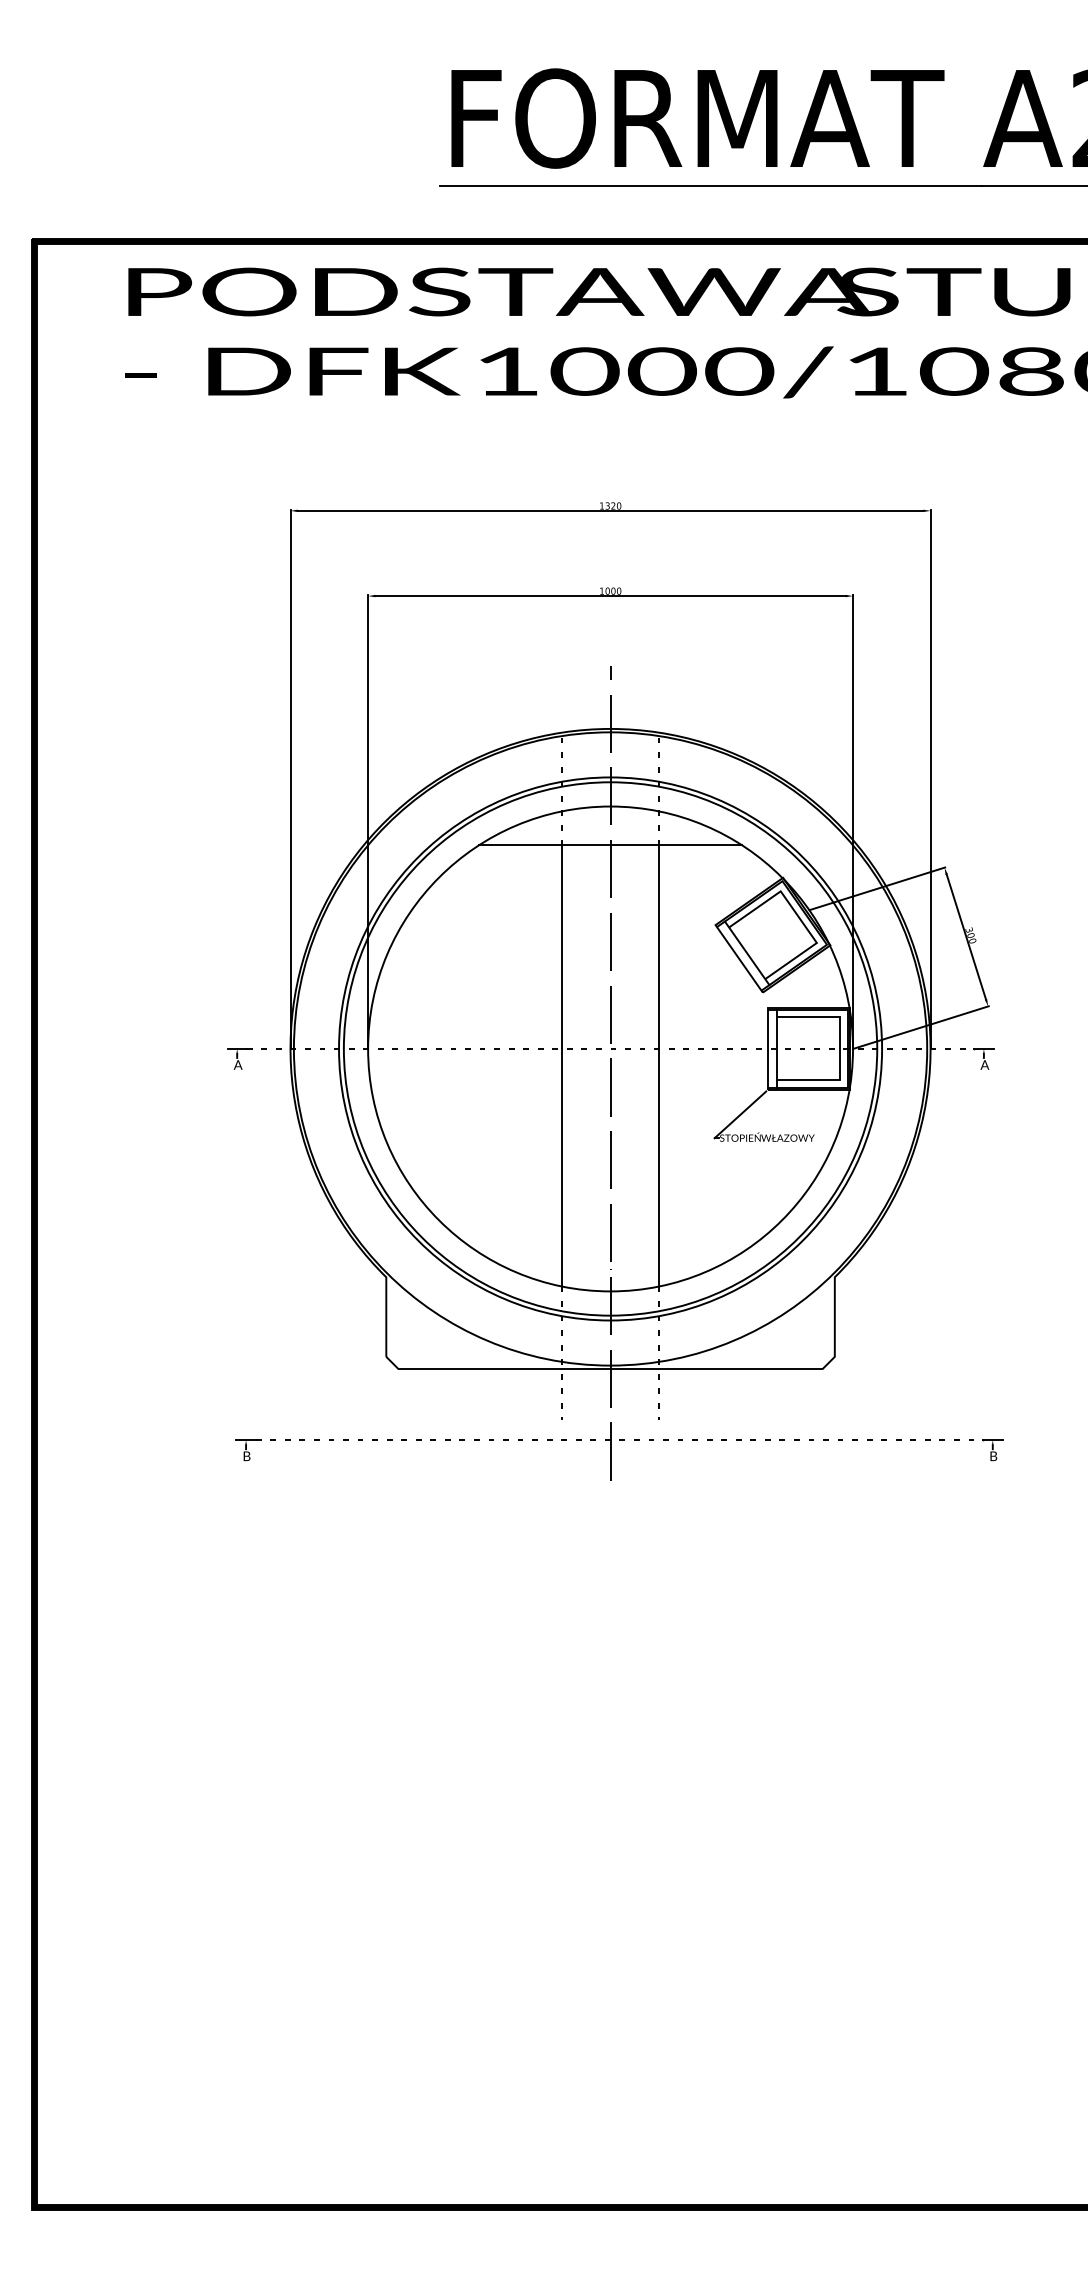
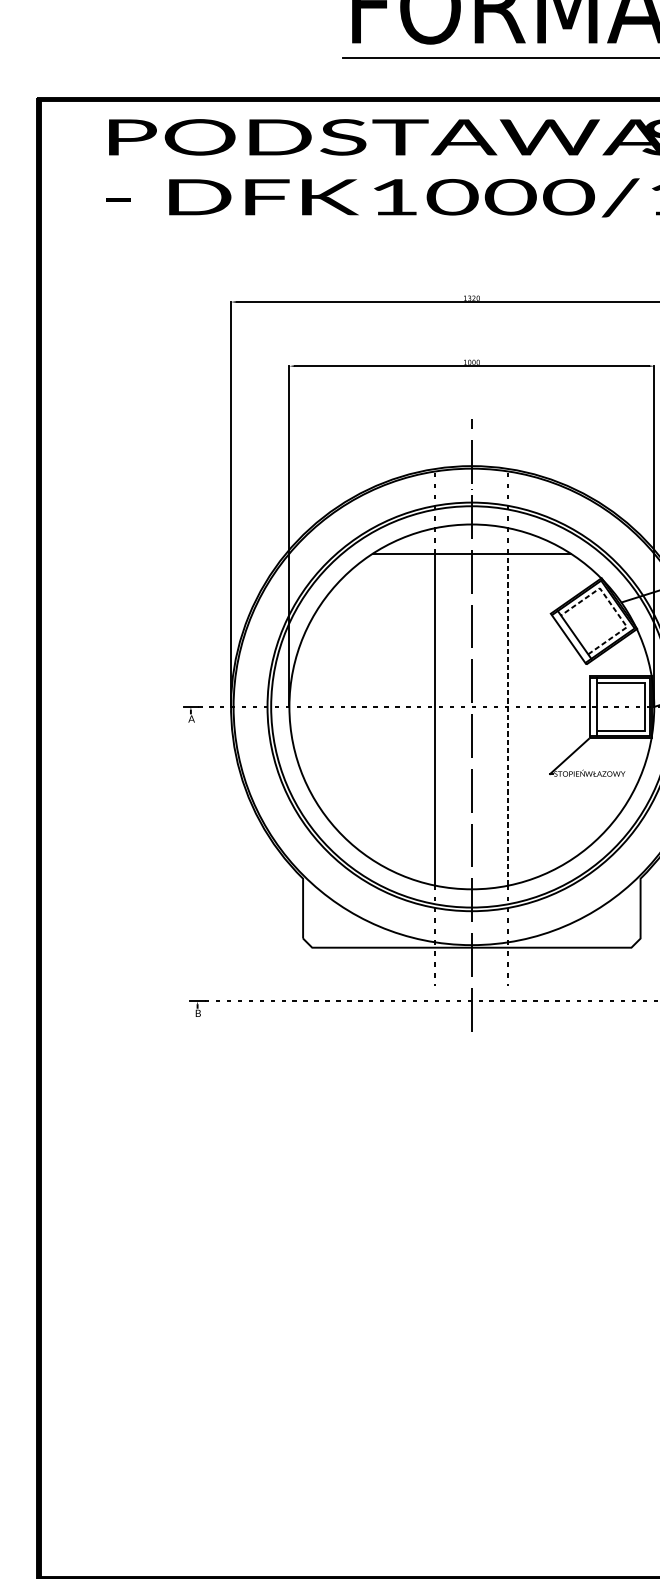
line: (798, 917) -> (613, 607), solid -> dashed
line: (659, 1065) -> (508, 719), solid -> dashed

